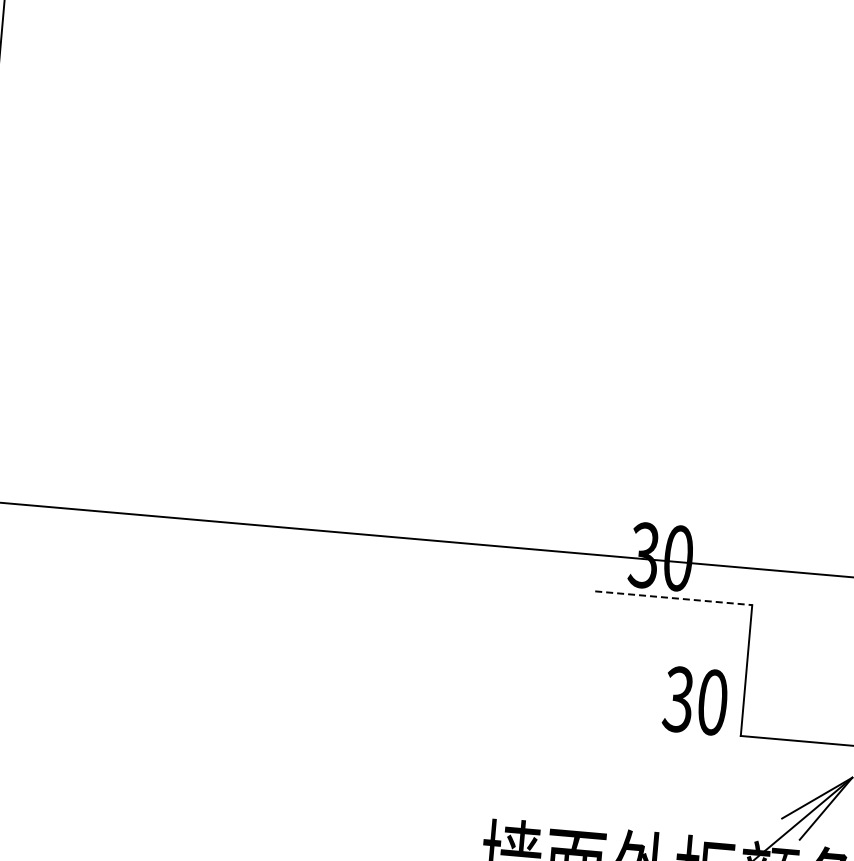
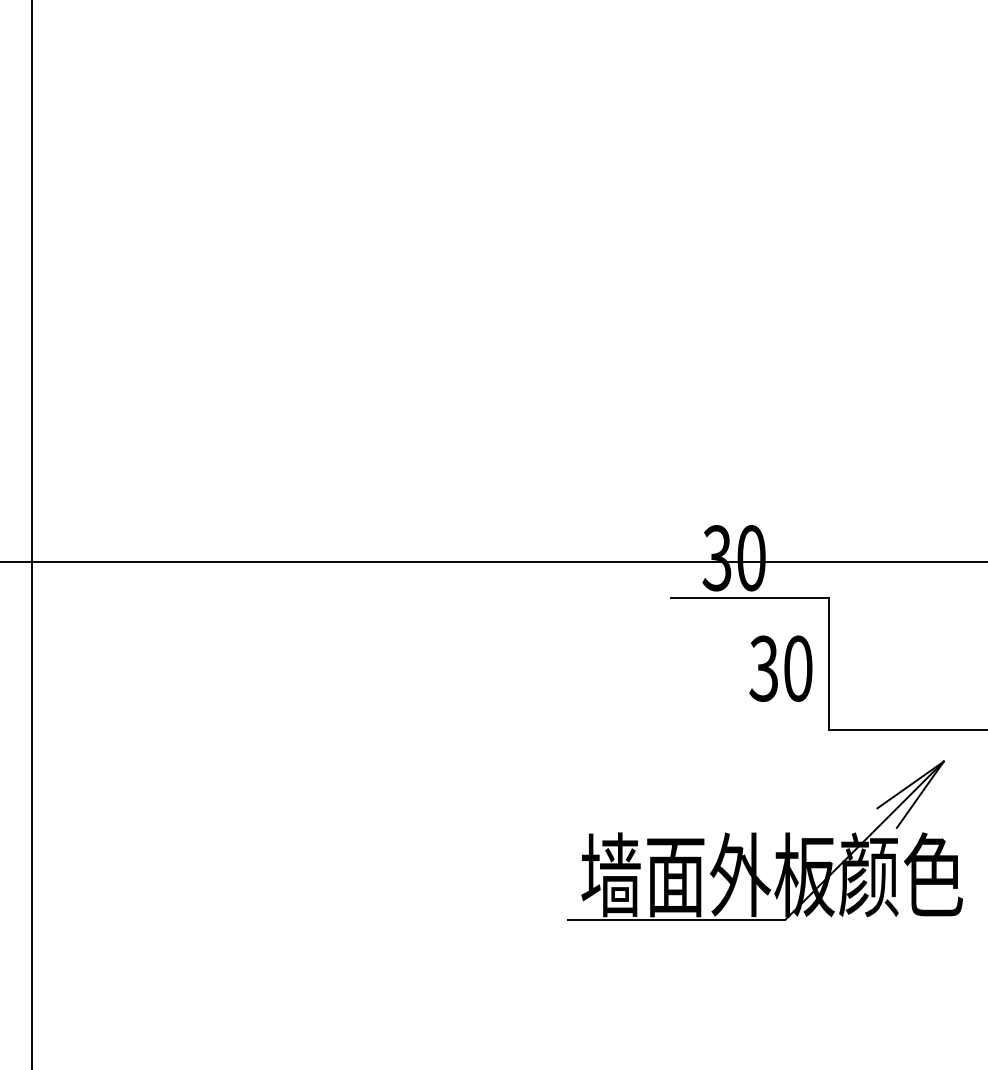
line: (673, 598) -> (750, 598), dashed -> solid
text: (695, 700) -> (780, 668), moved

